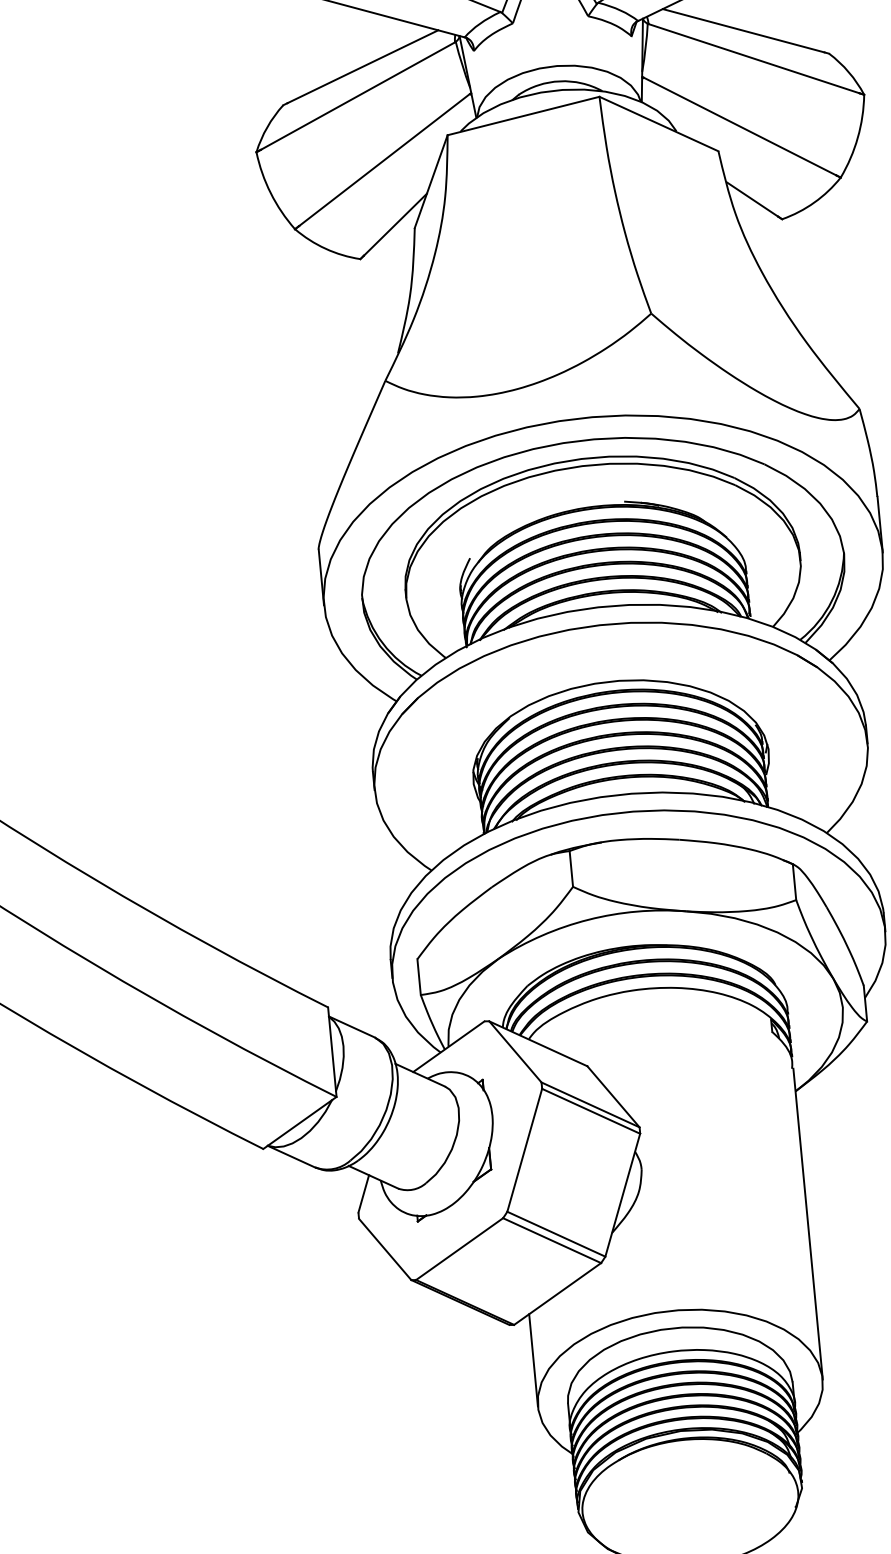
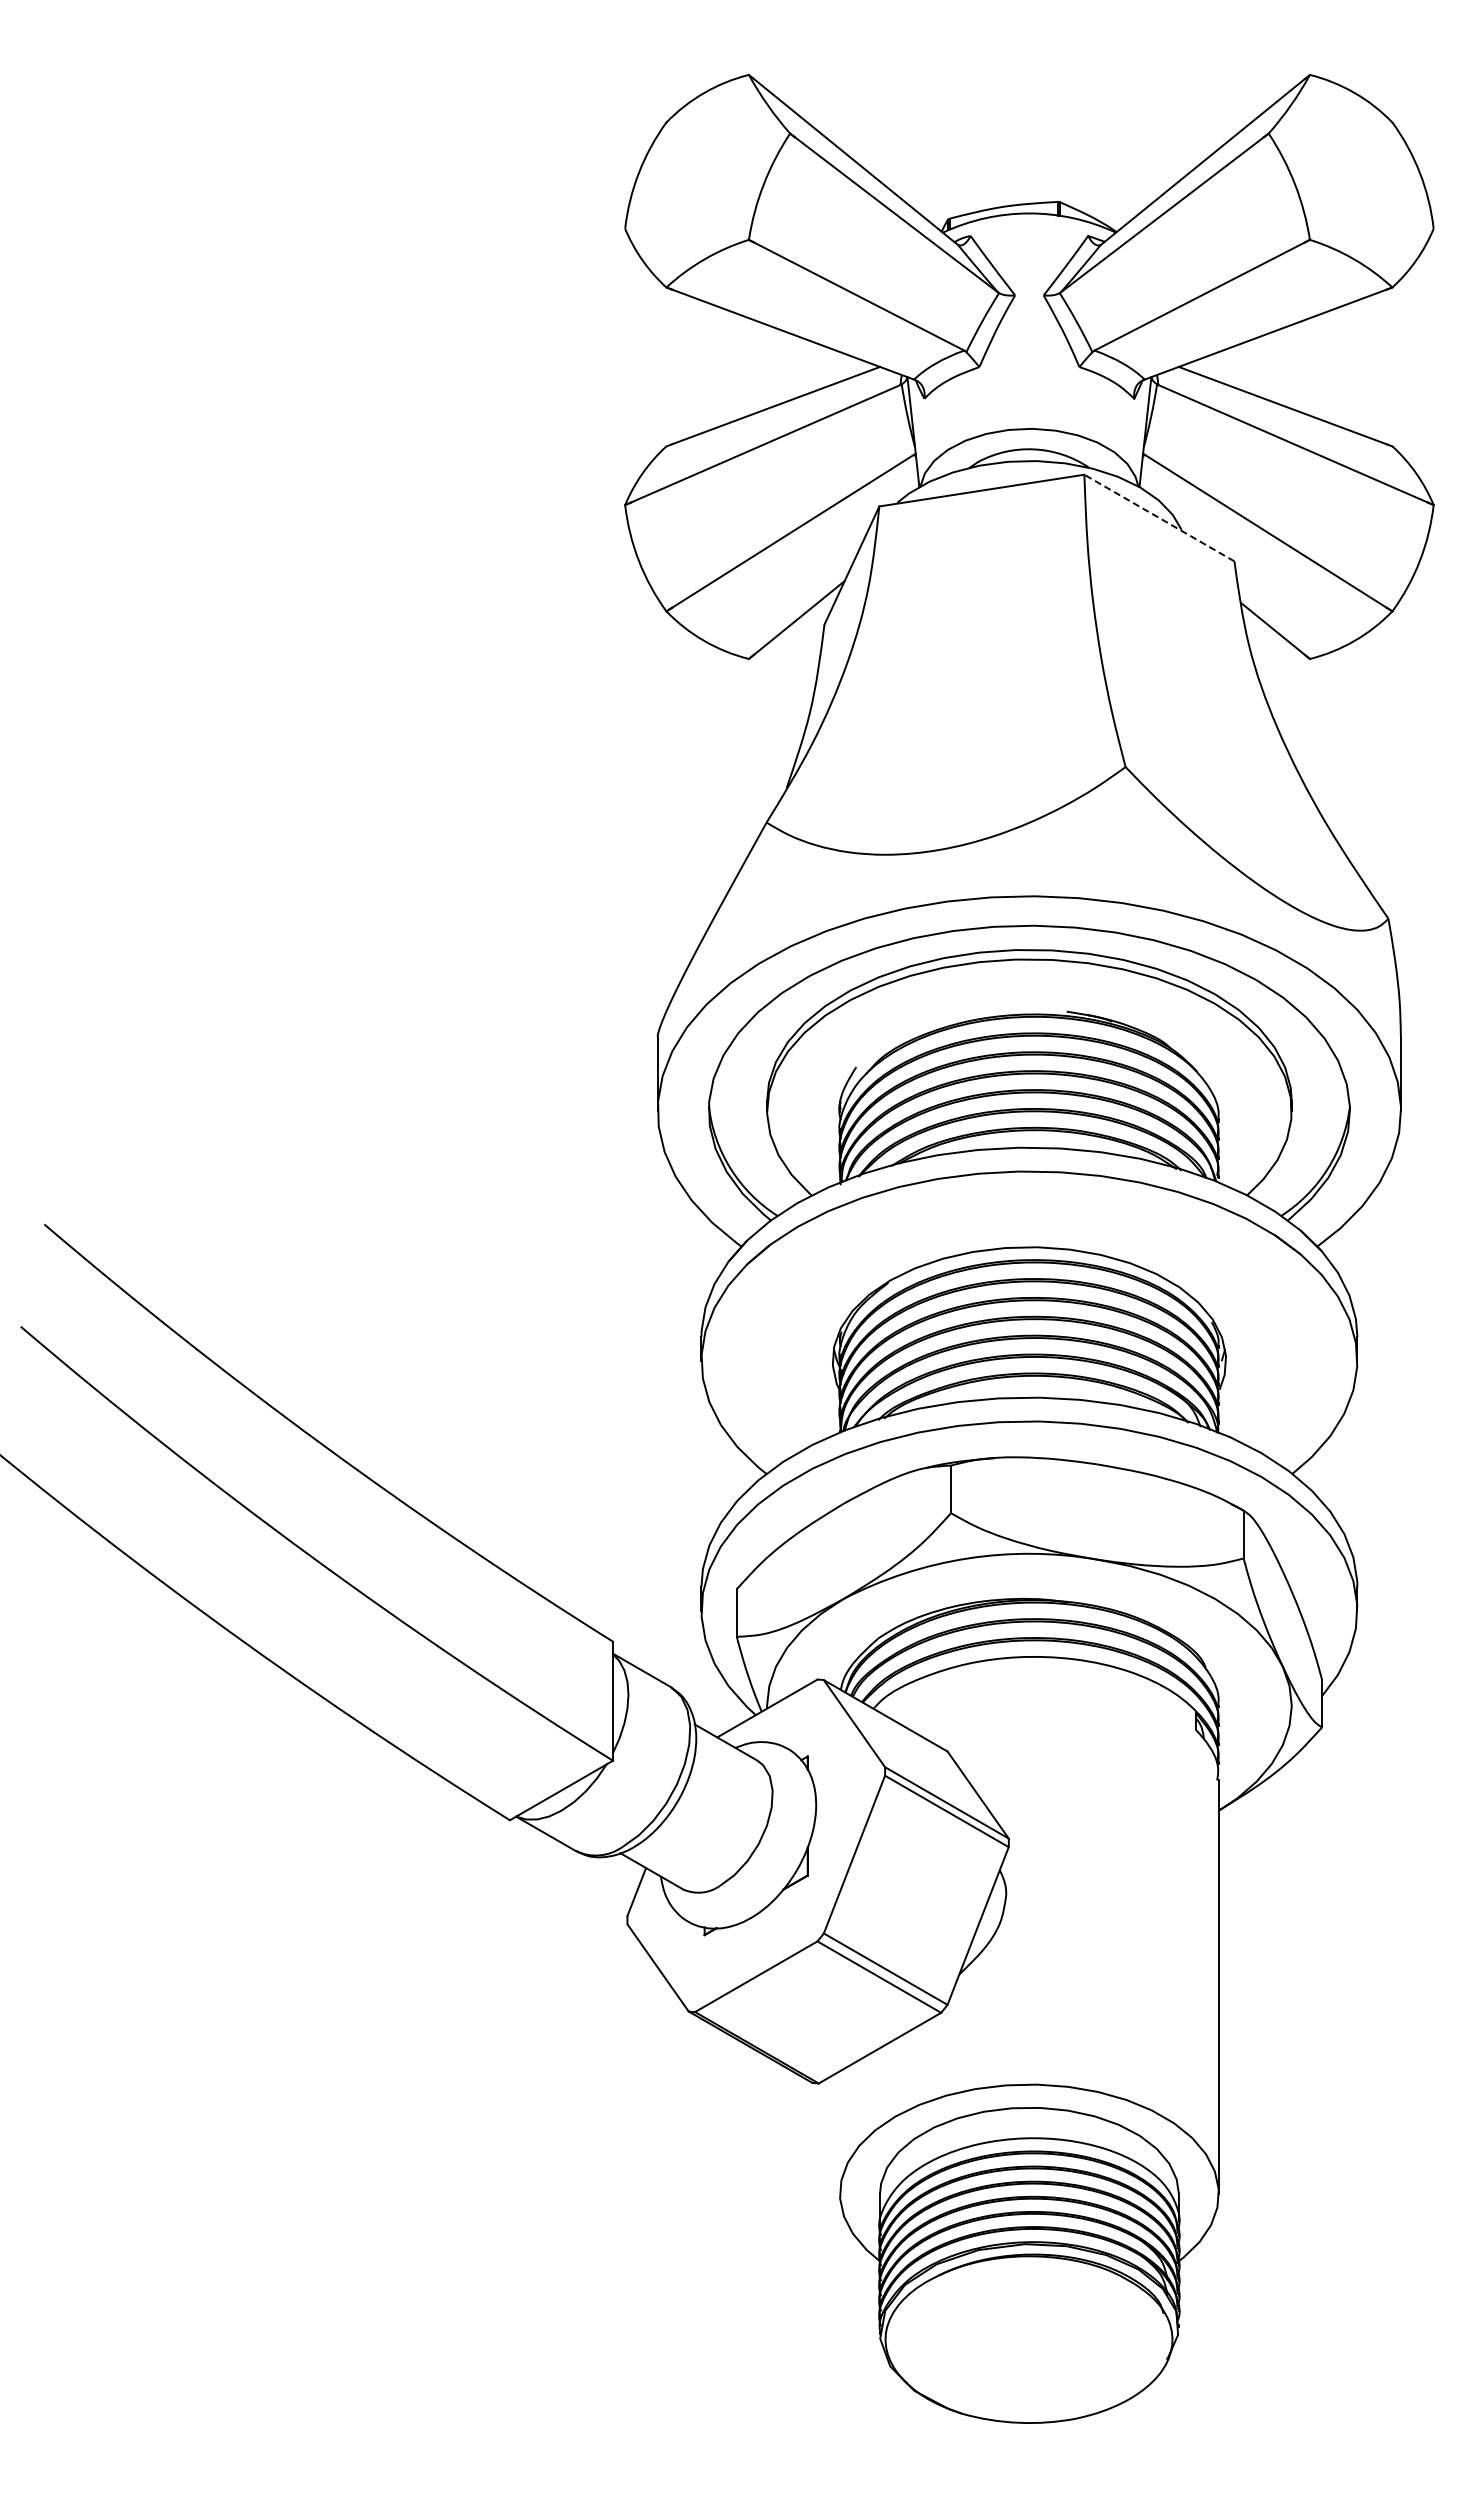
line: (659, 124) -> (1159, 518), solid -> dashed
line: (533, 1360) -> (839, 2132), removed

